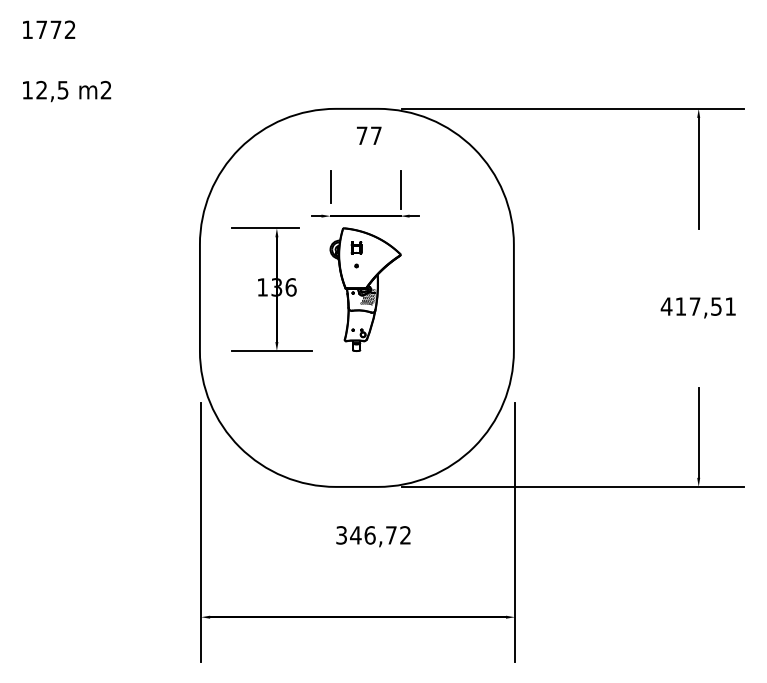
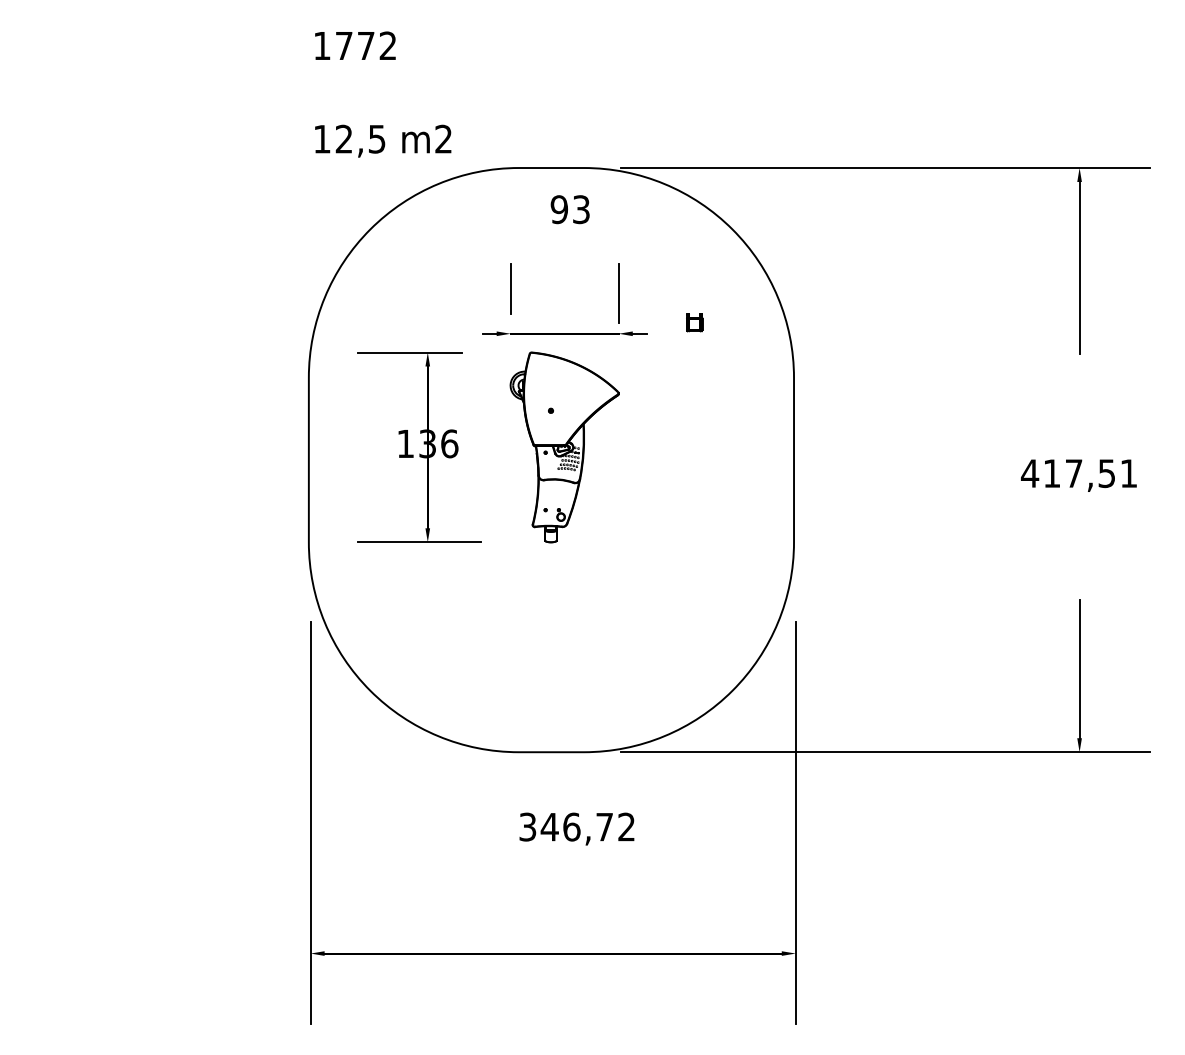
text: (67, 61) -> (383, 94), moved
text: (368, 135) -> (569, 209), 77 -> 93
part: (356, 247) -> (694, 321), moved

